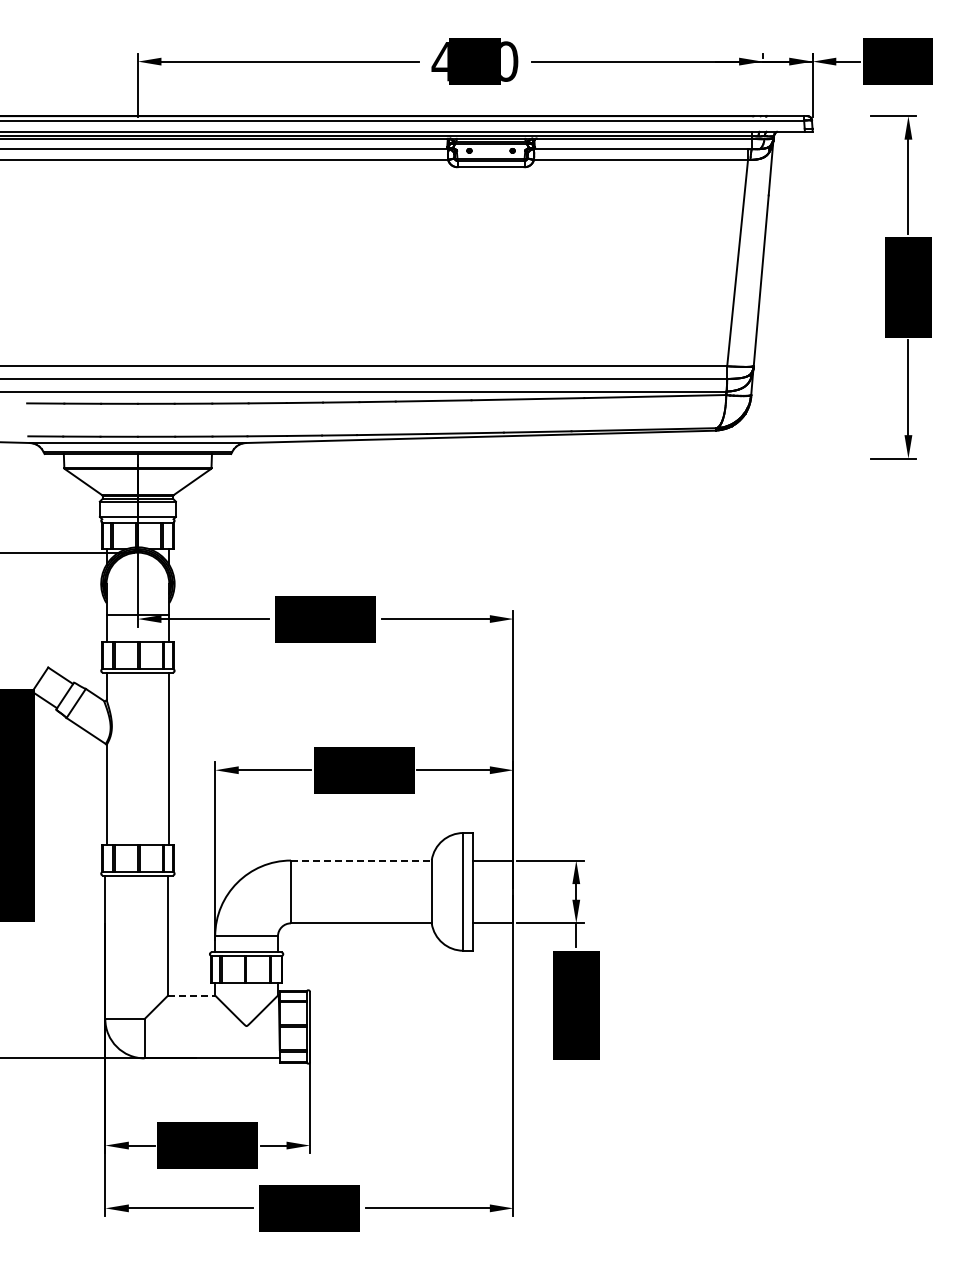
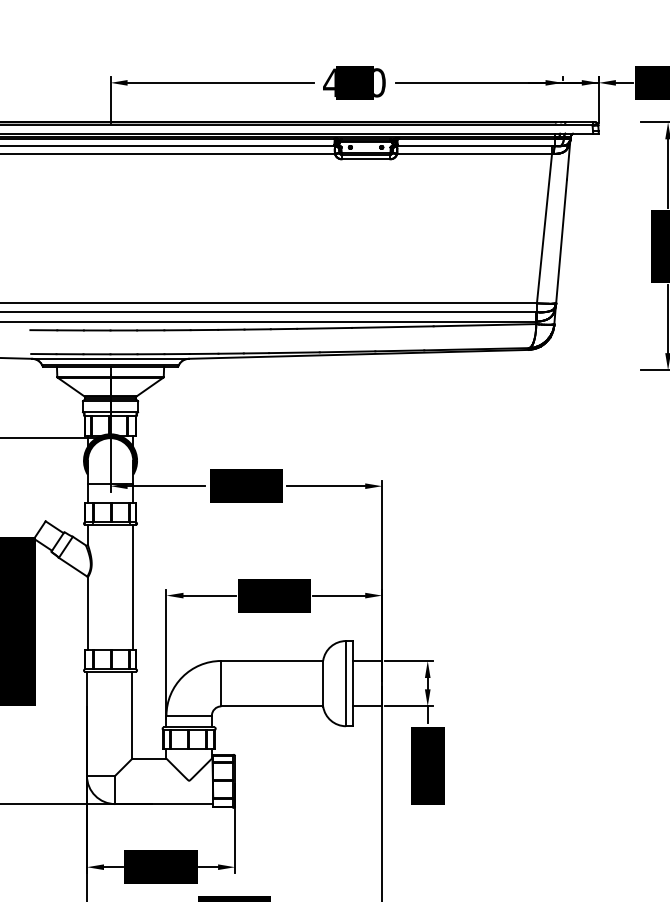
line: (361, 860) -> (272, 660), dashed -> solid
line: (191, 995) -> (149, 758), dashed -> solid

